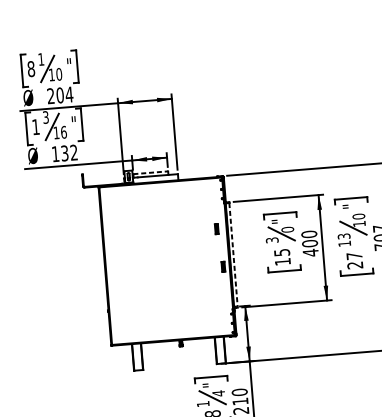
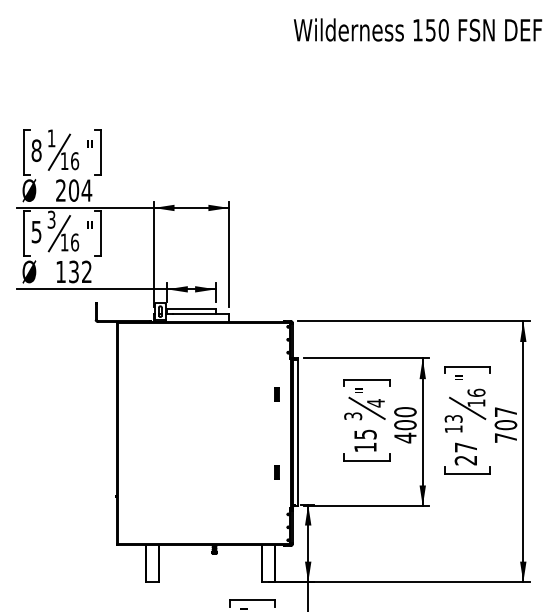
text: (59, 73) -> (75, 160), 10 -> 16
text: (35, 127) -> (36, 232), 1 -> 5
line: (150, 172) -> (191, 308), dashed -> solid
text: (358, 216) -> (476, 392), 10 -> 16
text: (287, 229) -> (375, 403), 0 -> 4
line: (233, 255) -> (297, 433), dashed -> solid
part: (222, 266) -> (276, 472), moved

